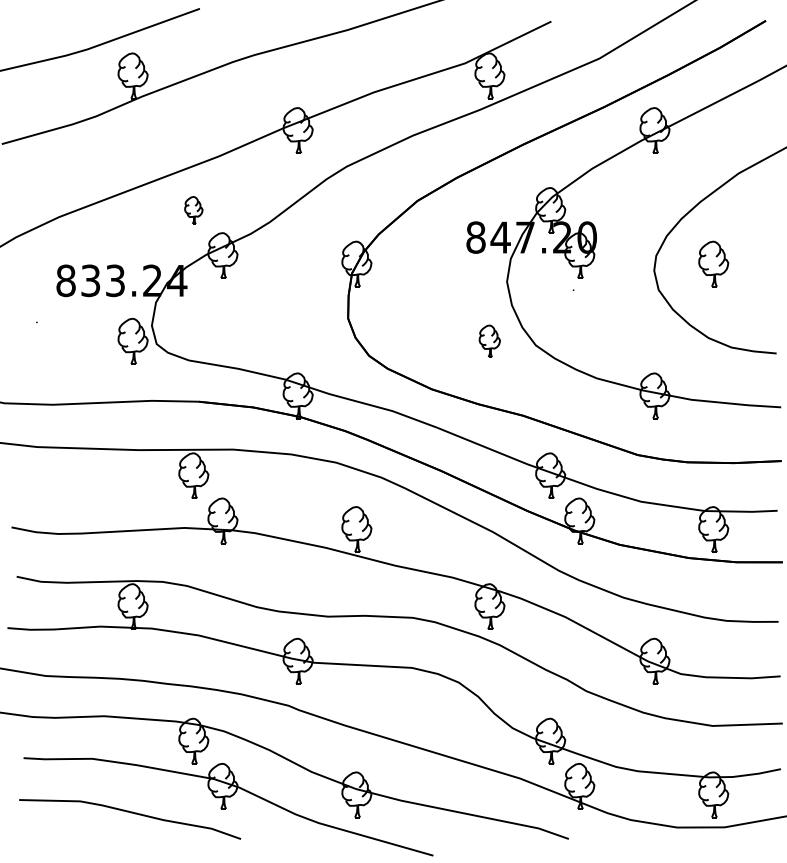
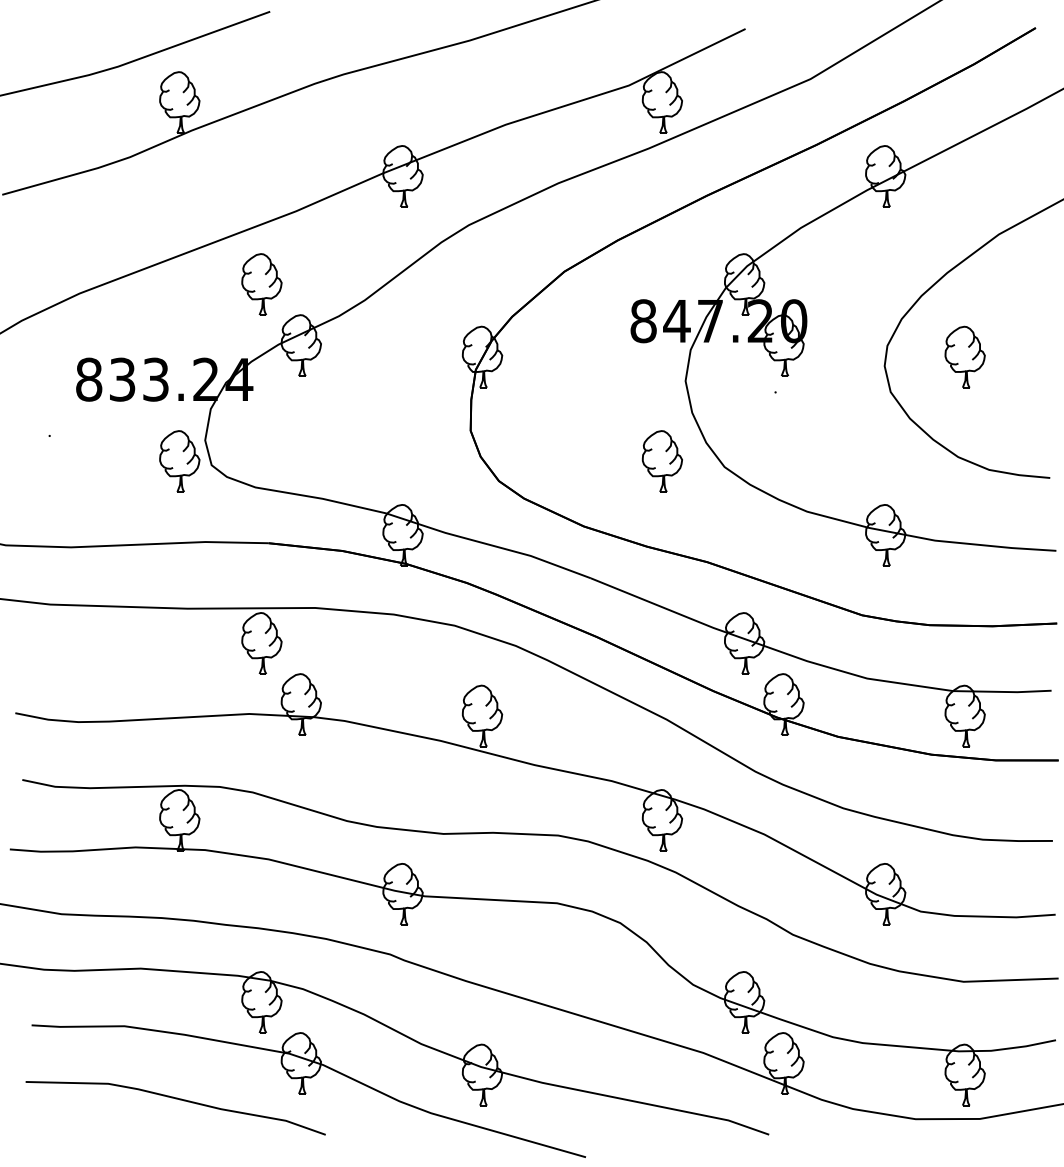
part: (193, 210) -> (261, 284), size x1.67
part: (489, 341) -> (661, 461), size x1.43

